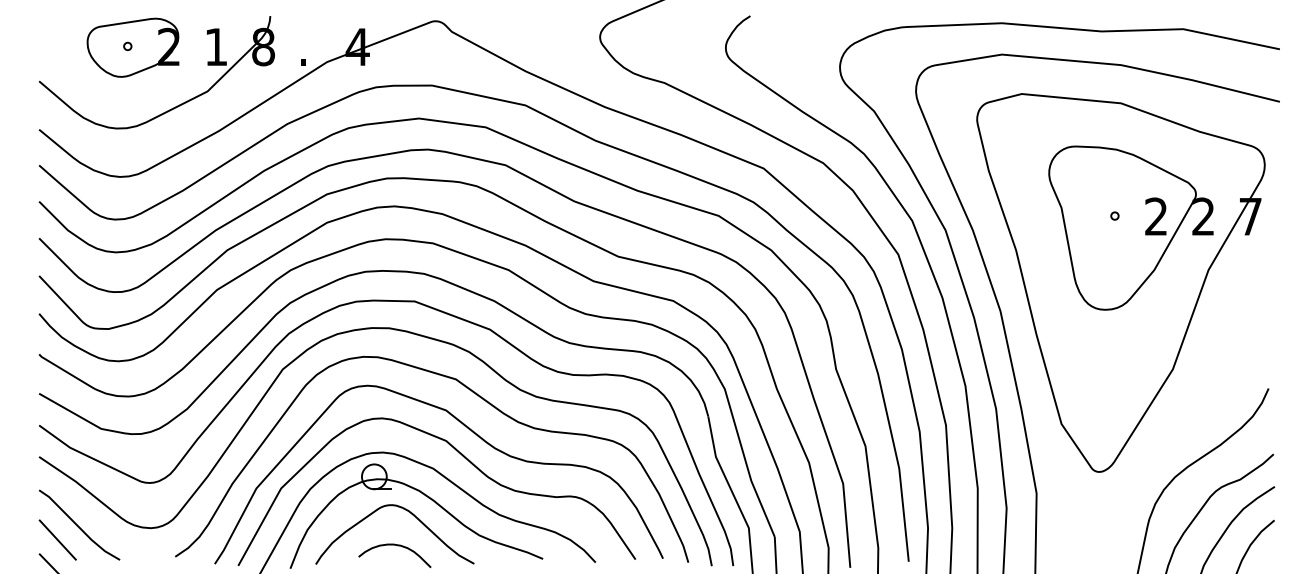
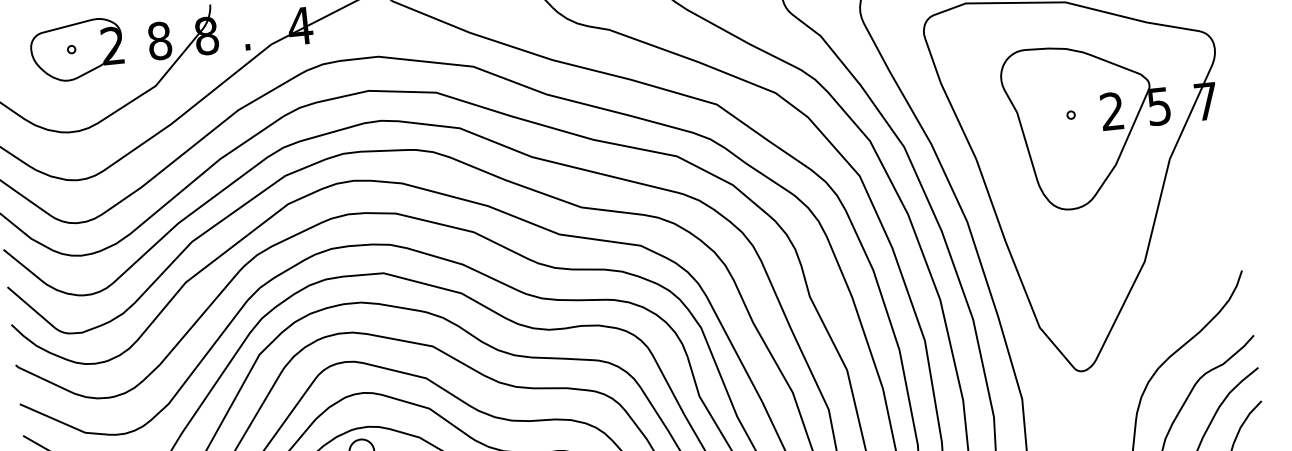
text: (216, 46) -> (159, 40), 1 -> 8
text: (1203, 216) -> (1159, 106), 2 -> 5

